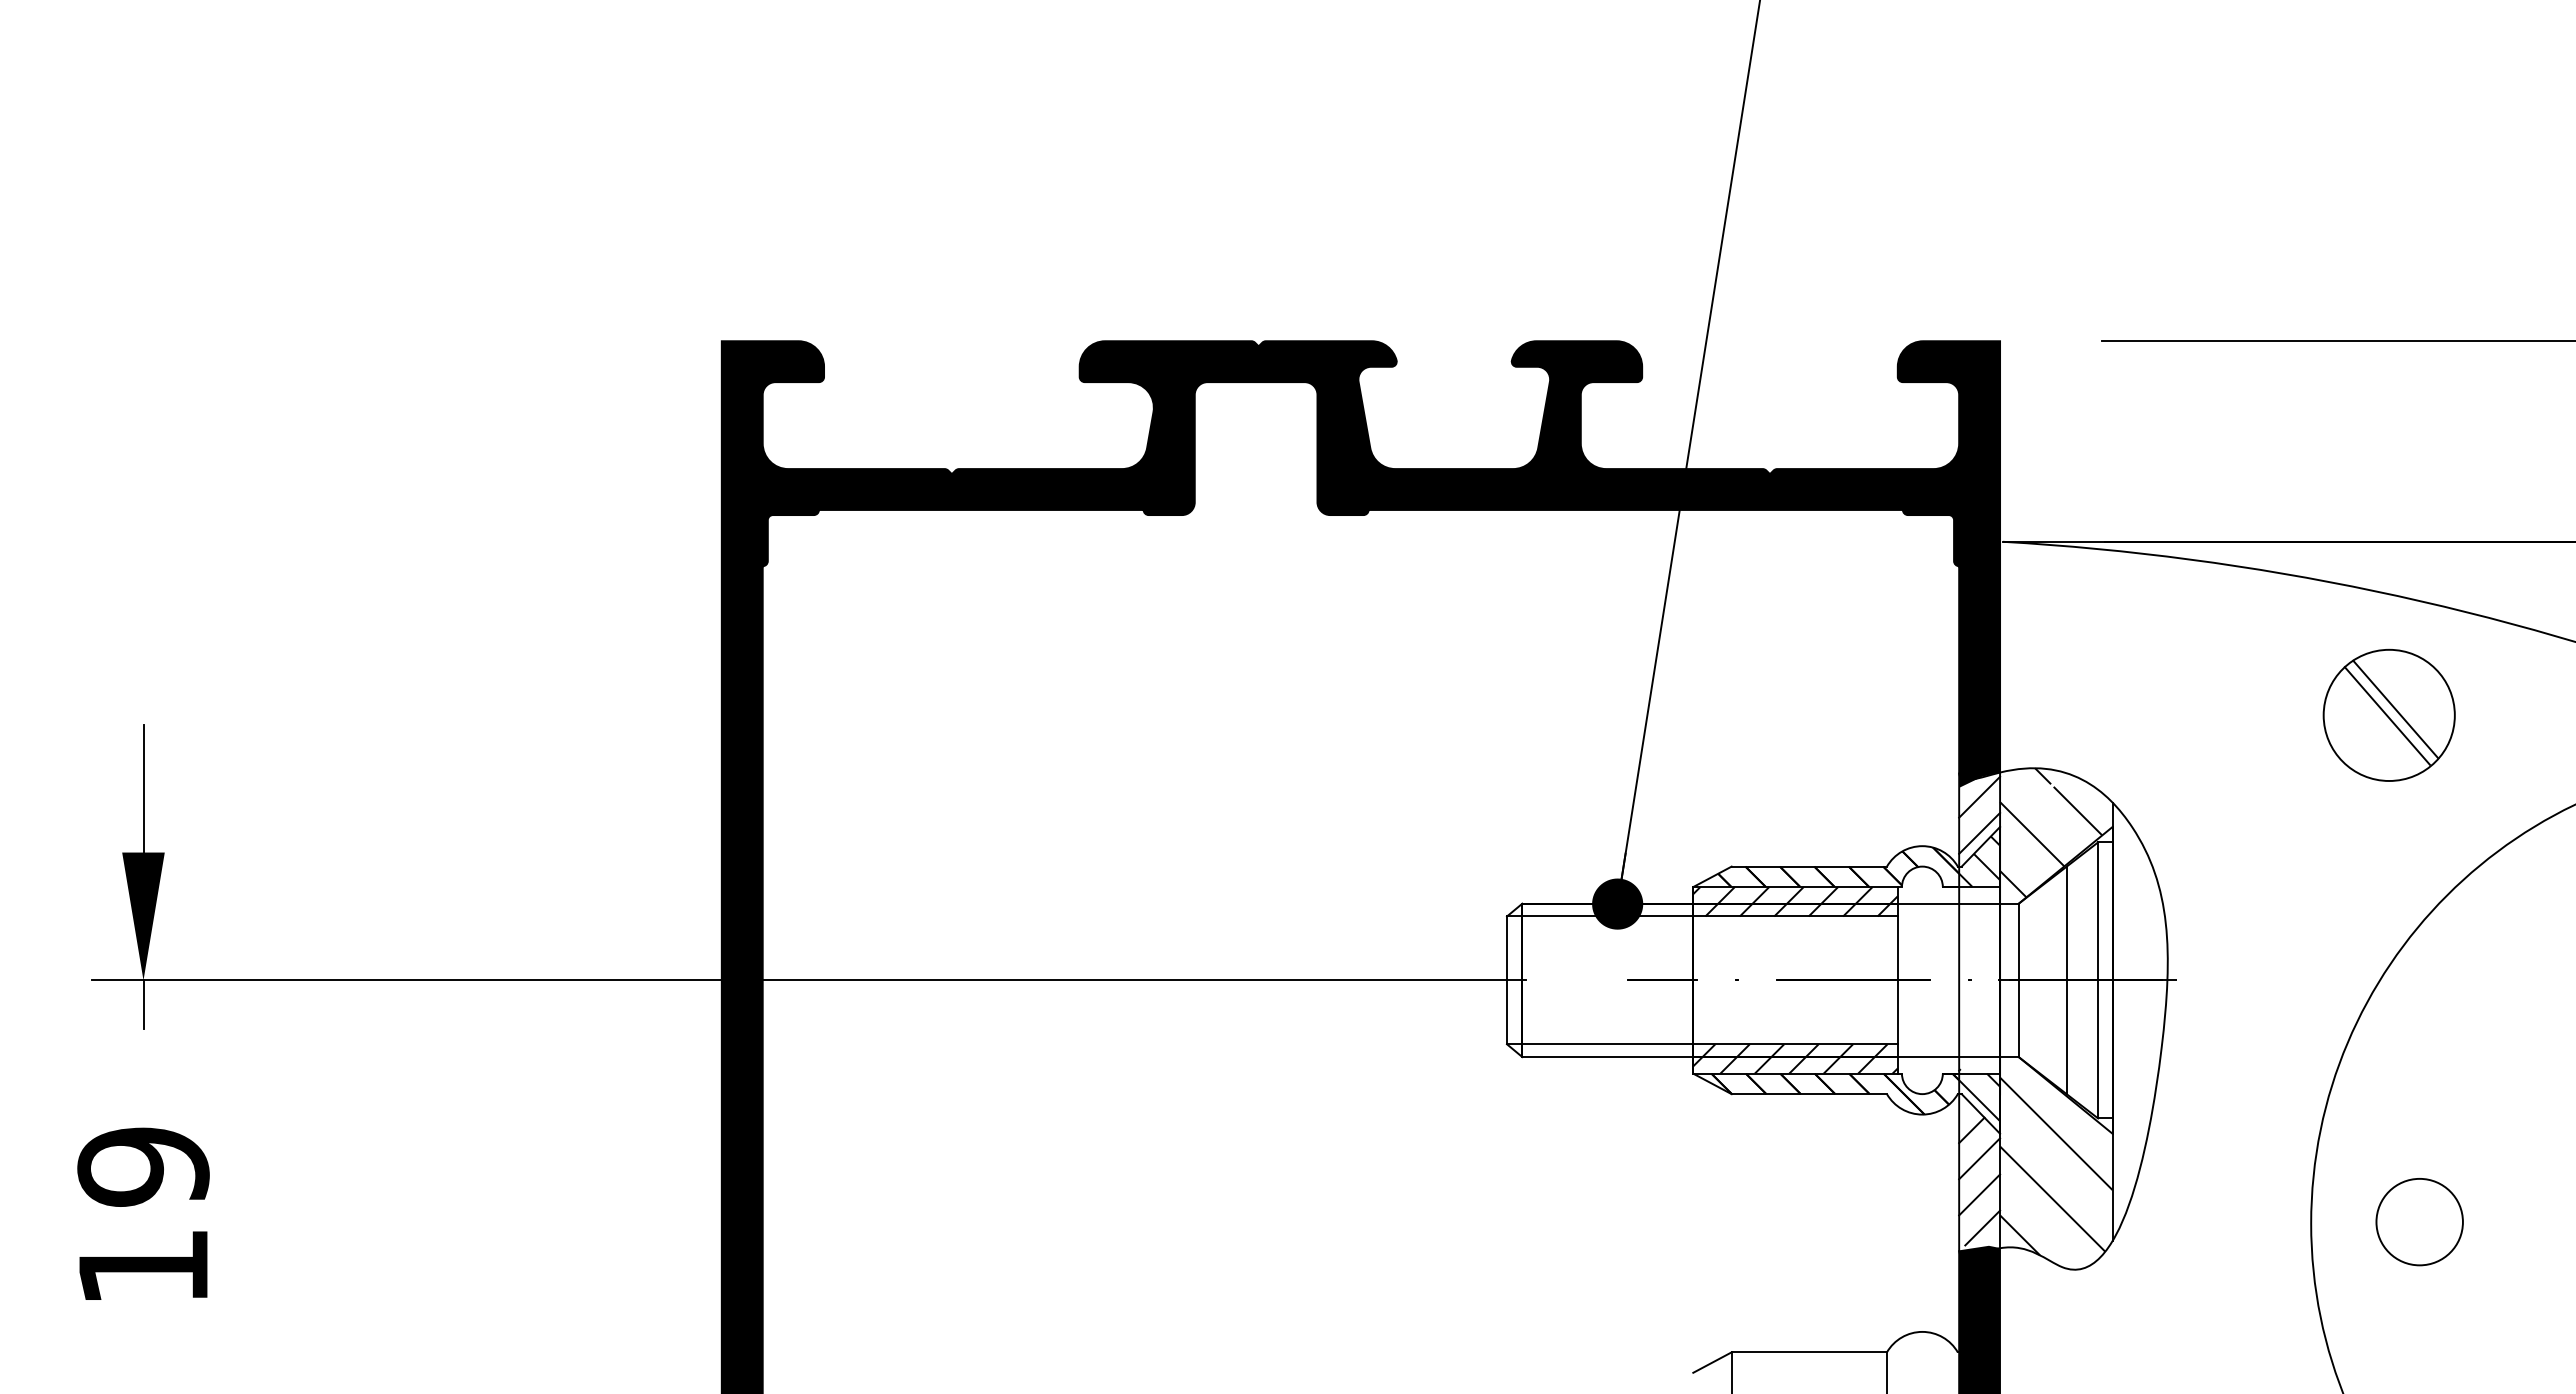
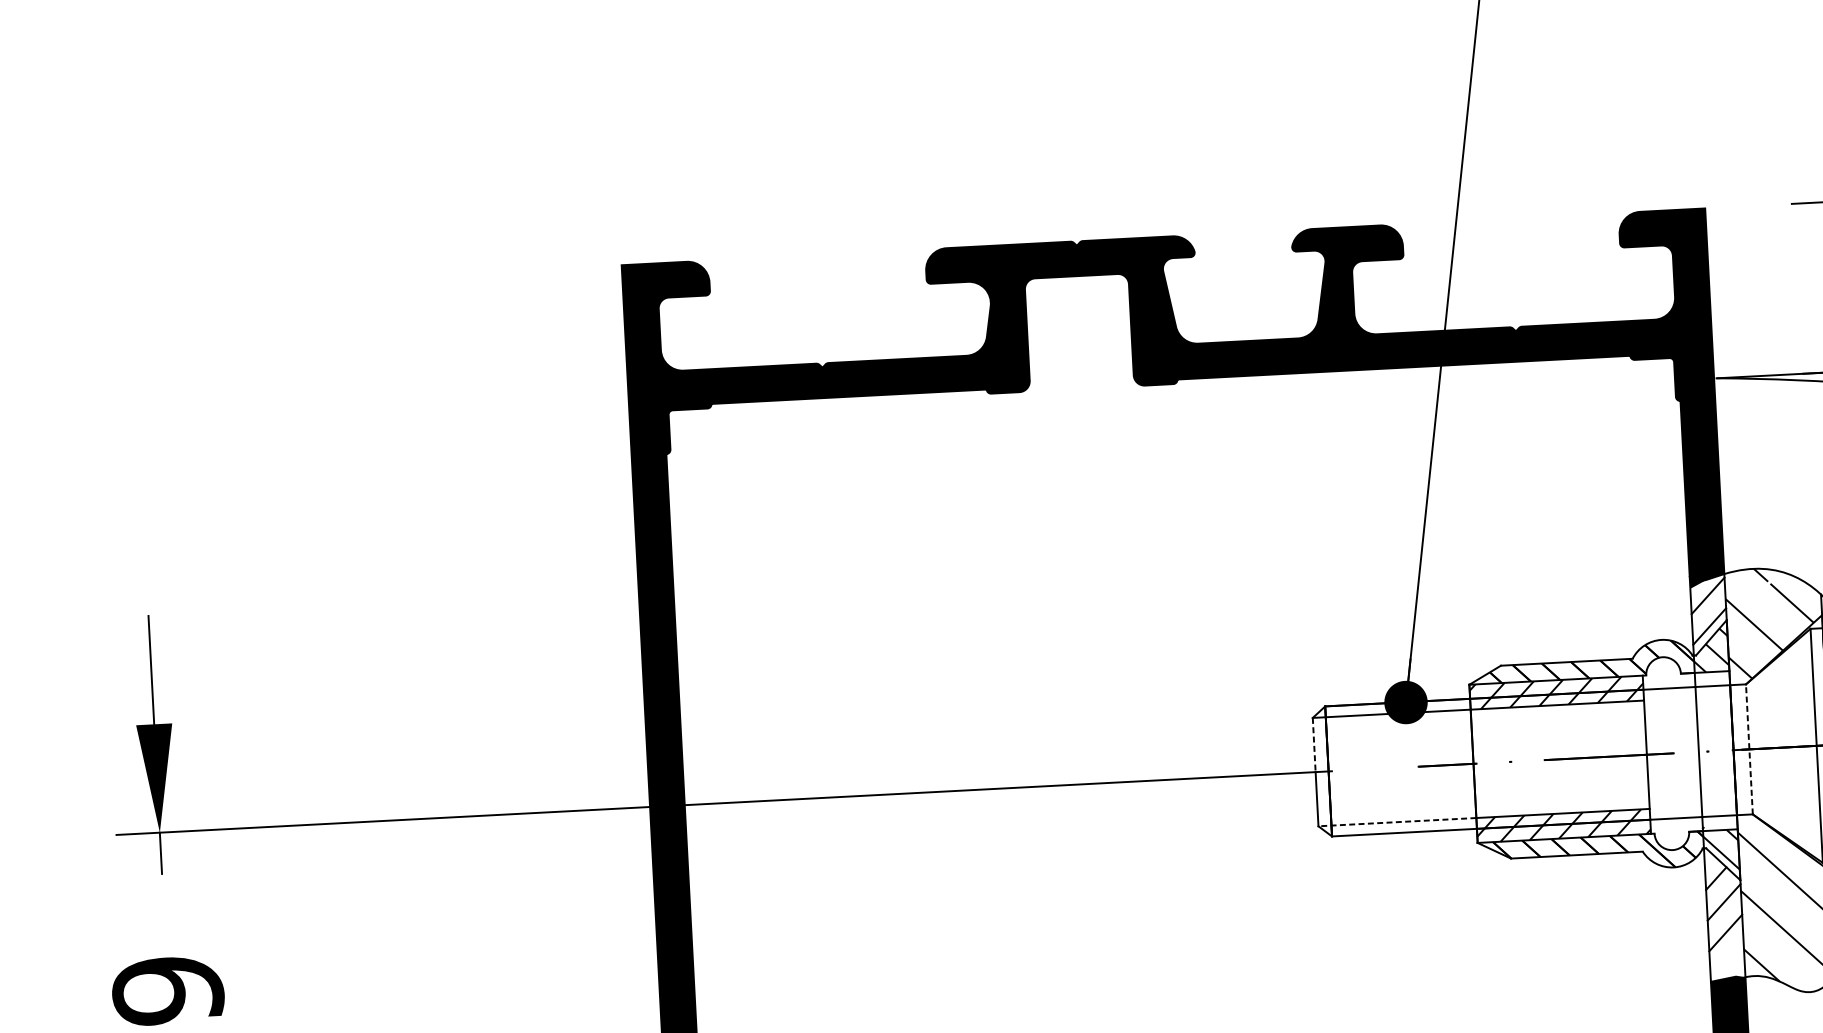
line: (1507, 948) -> (1314, 745), solid -> dashed
line: (2018, 980) -> (1749, 749), solid -> dashed
line: (2066, 980) -> (1789, 747), removed
line: (1599, 1044) -> (1396, 822), solid -> dashed
line: (1982, 1227) -> (1729, 960), removed

